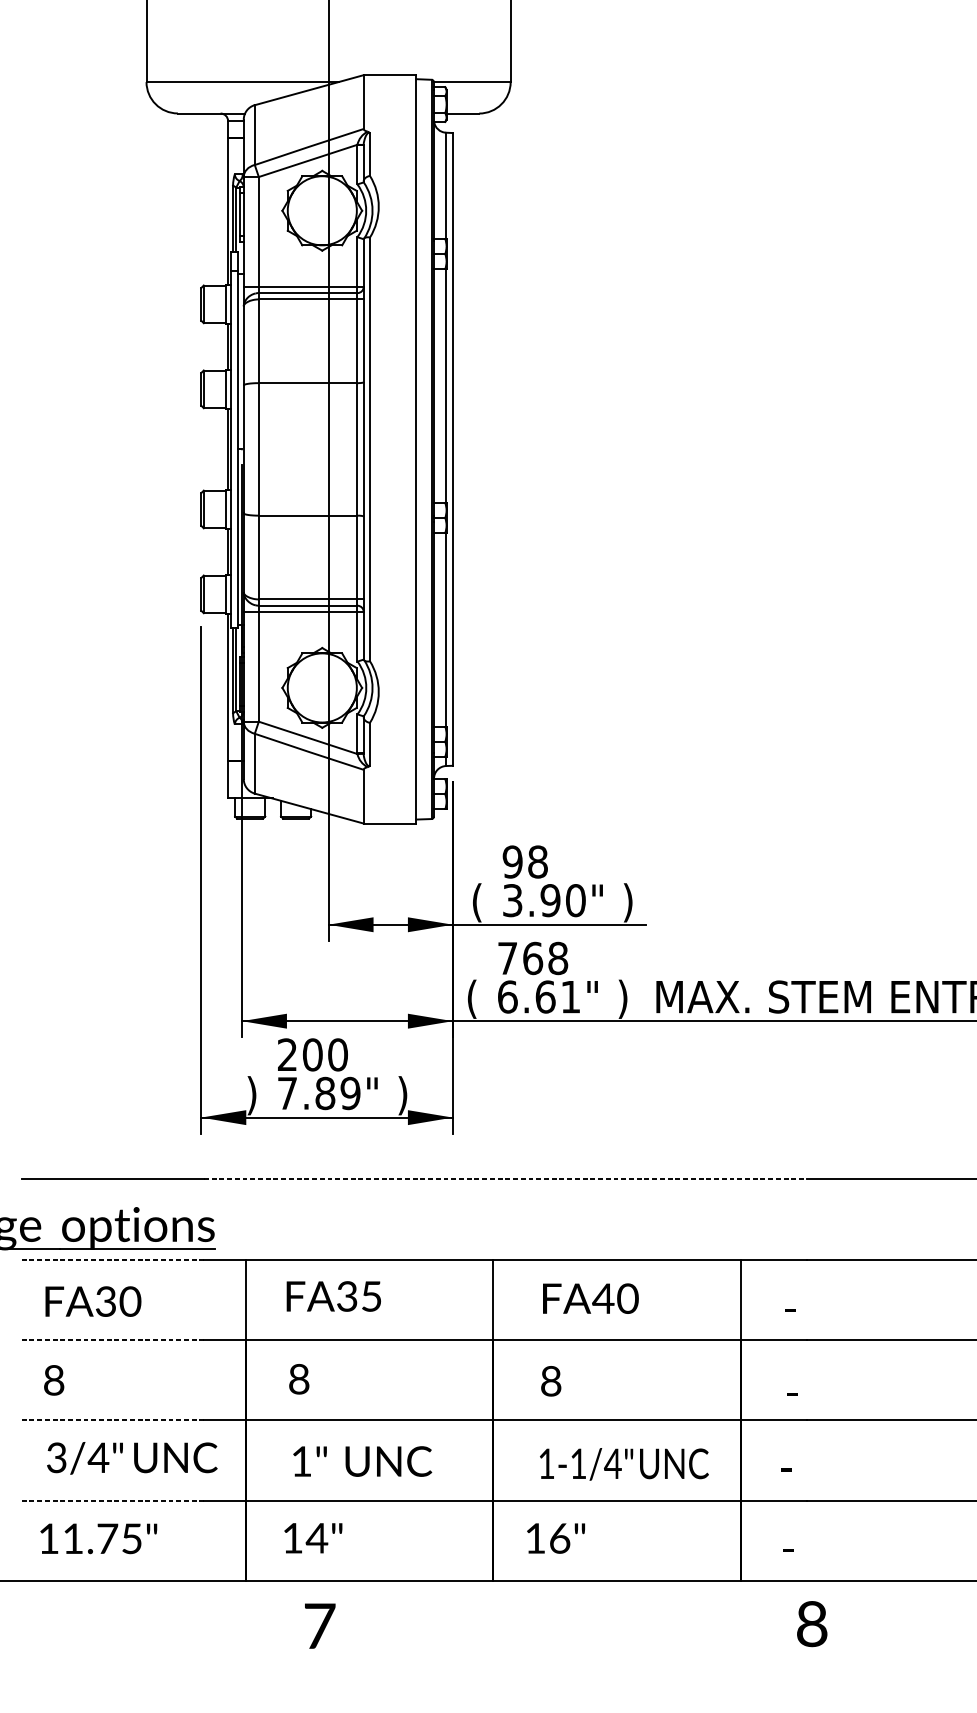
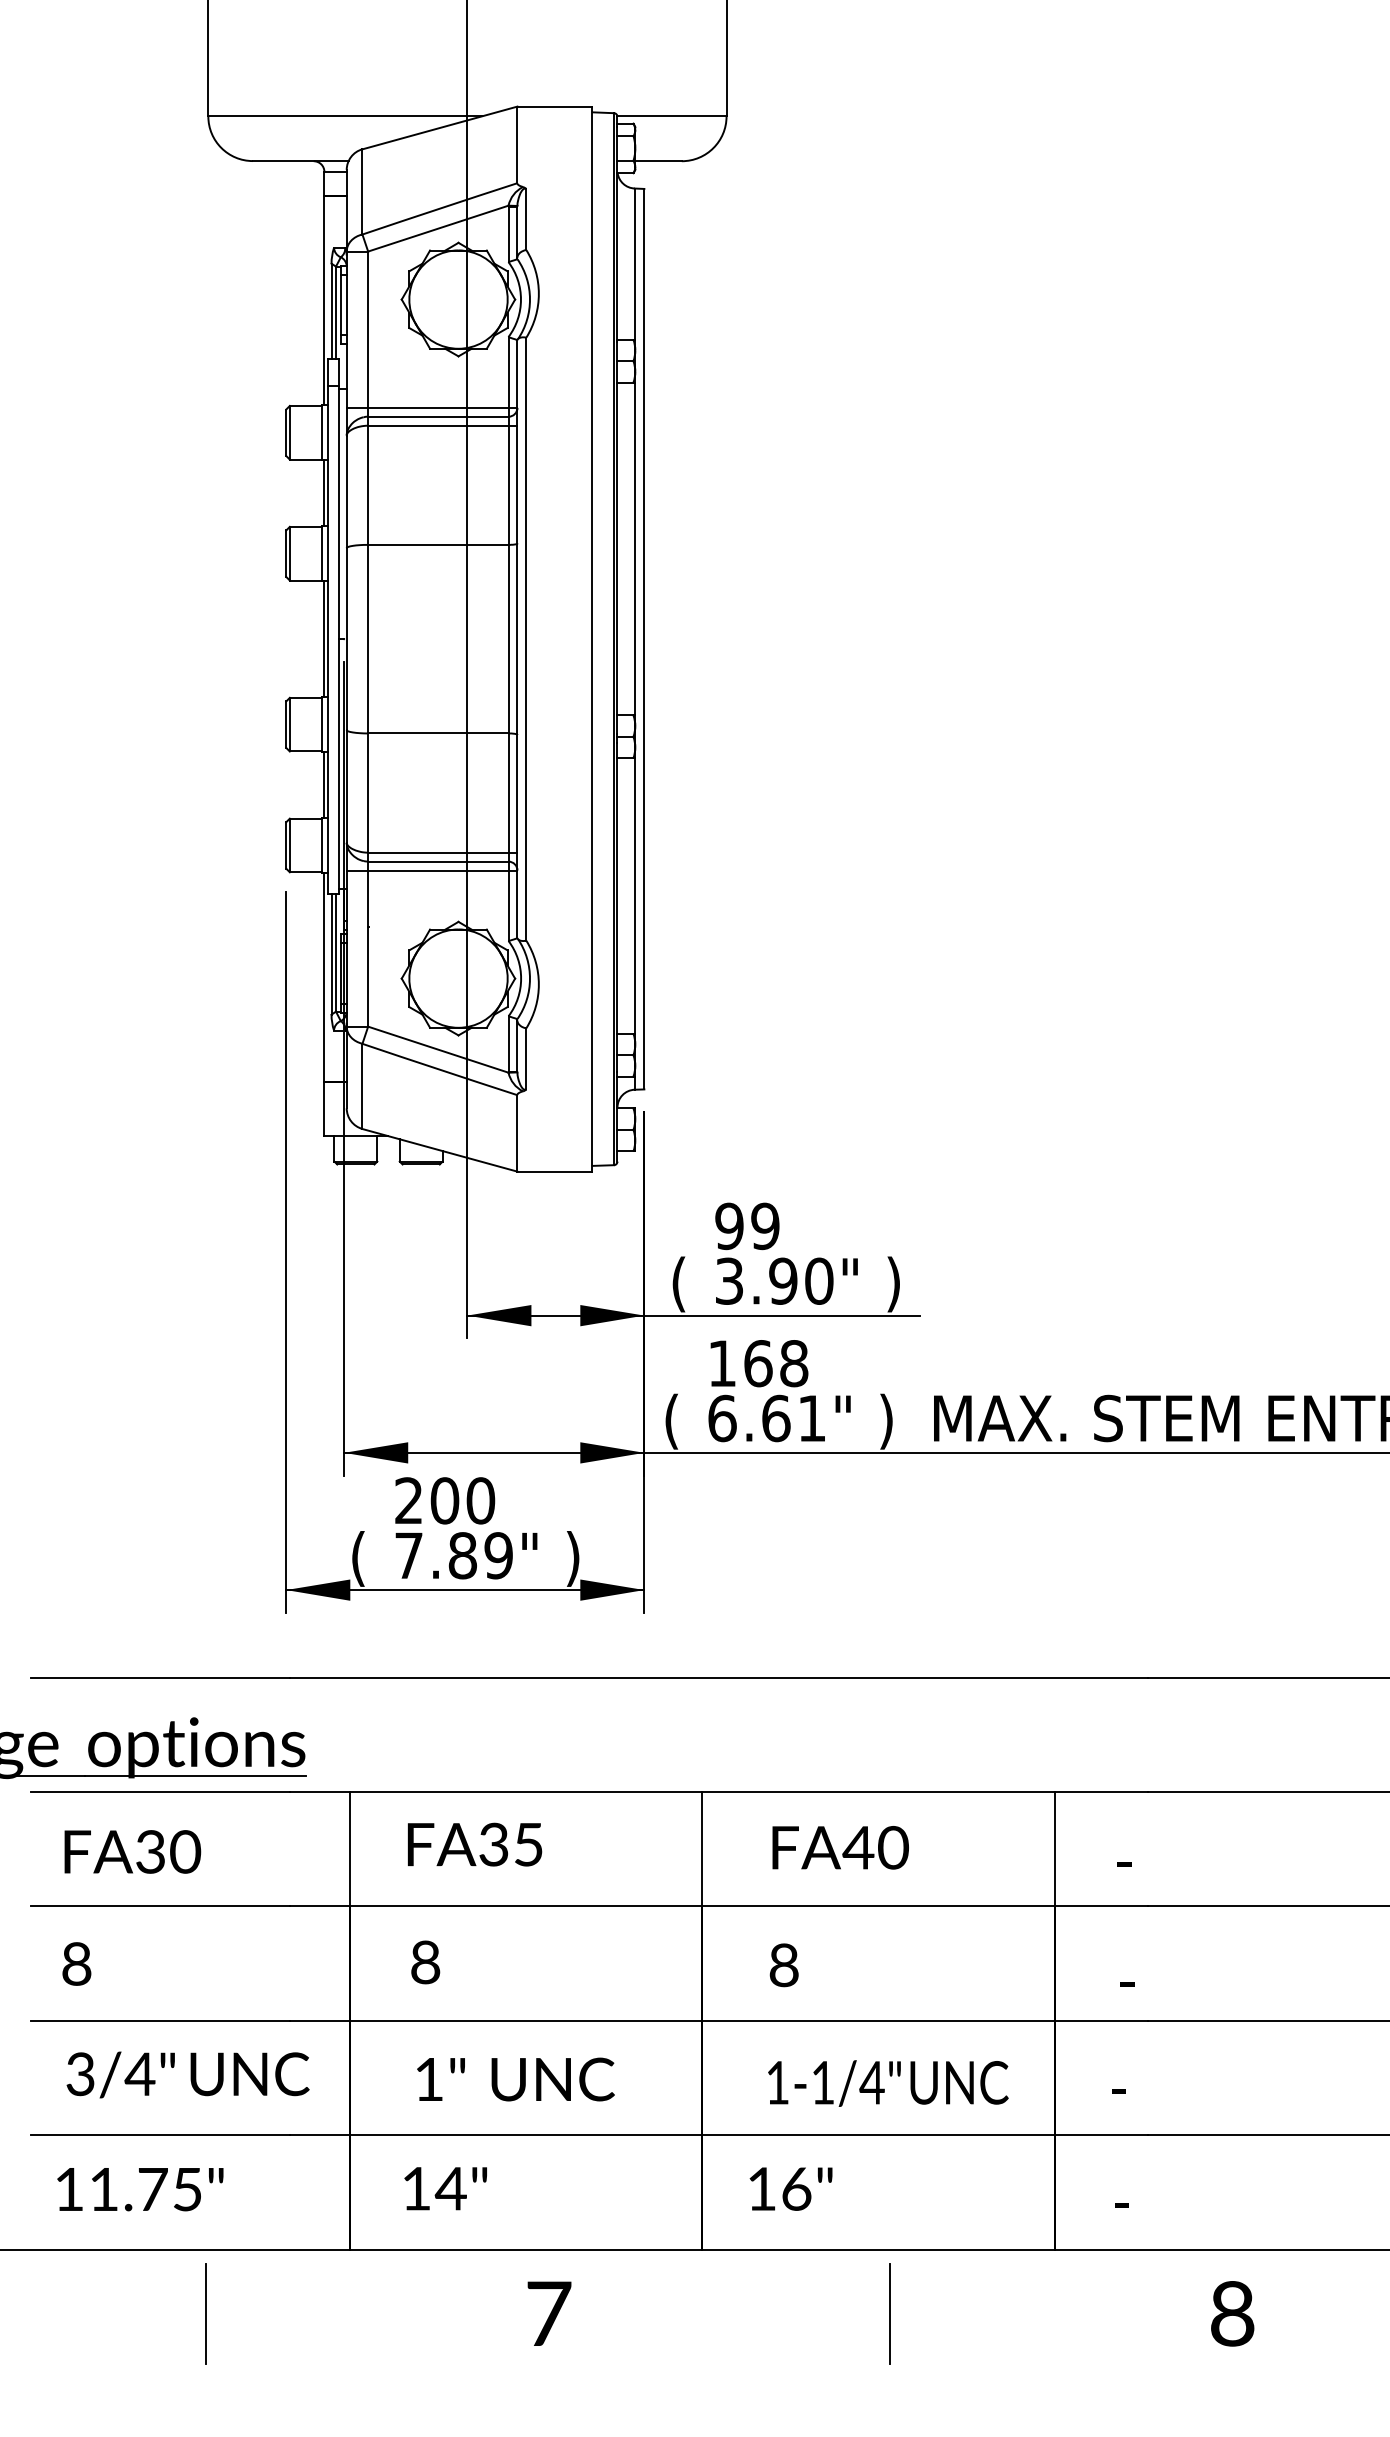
text: (538, 862) -> (765, 1226), 98 -> 99
text: (507, 958) -> (722, 1363), 768 -> 168
text: (252, 1095) -> (358, 1558), ) -> (
line: (505, 1179) -> (718, 1677), dashed -> solid
line: (112, 1259) -> (160, 1792), dashed -> solid
line: (112, 1339) -> (160, 1906), dashed -> solid
line: (112, 1420) -> (160, 2020), dashed -> solid
line: (112, 1500) -> (160, 2135), dashed -> solid
text: (812, 1623) -> (1232, 2313), moved
line: (145, 1625) -> (206, 2313), added
text: (320, 1625) -> (549, 2313), moved
line: (625, 1625) -> (889, 2313), added

